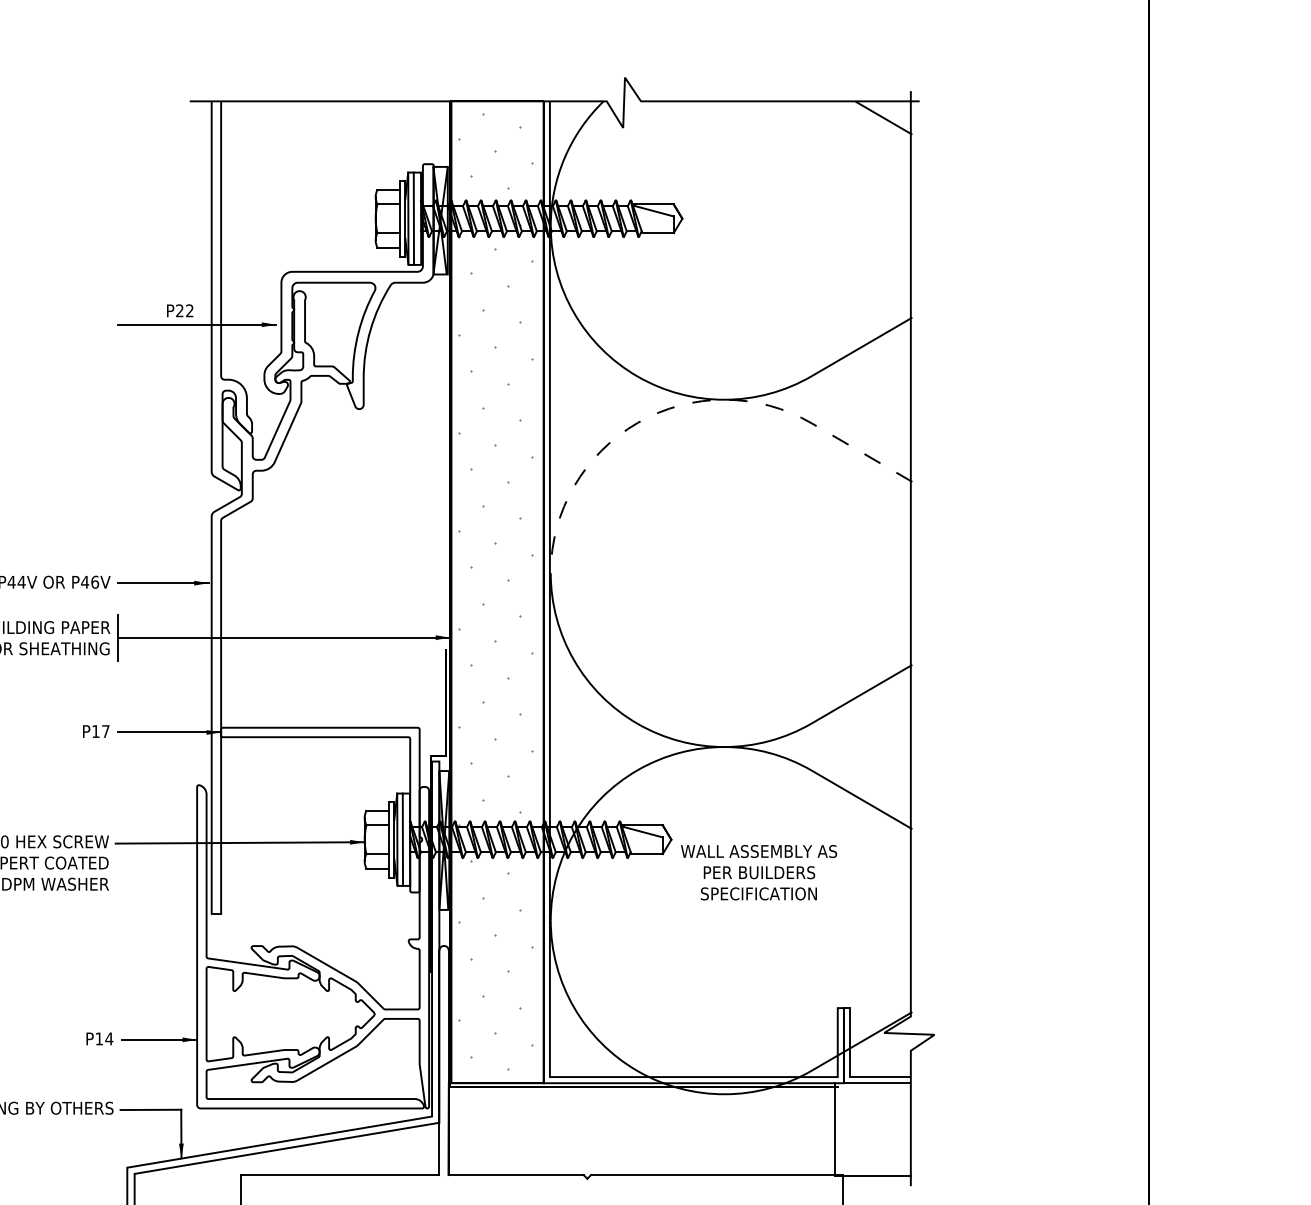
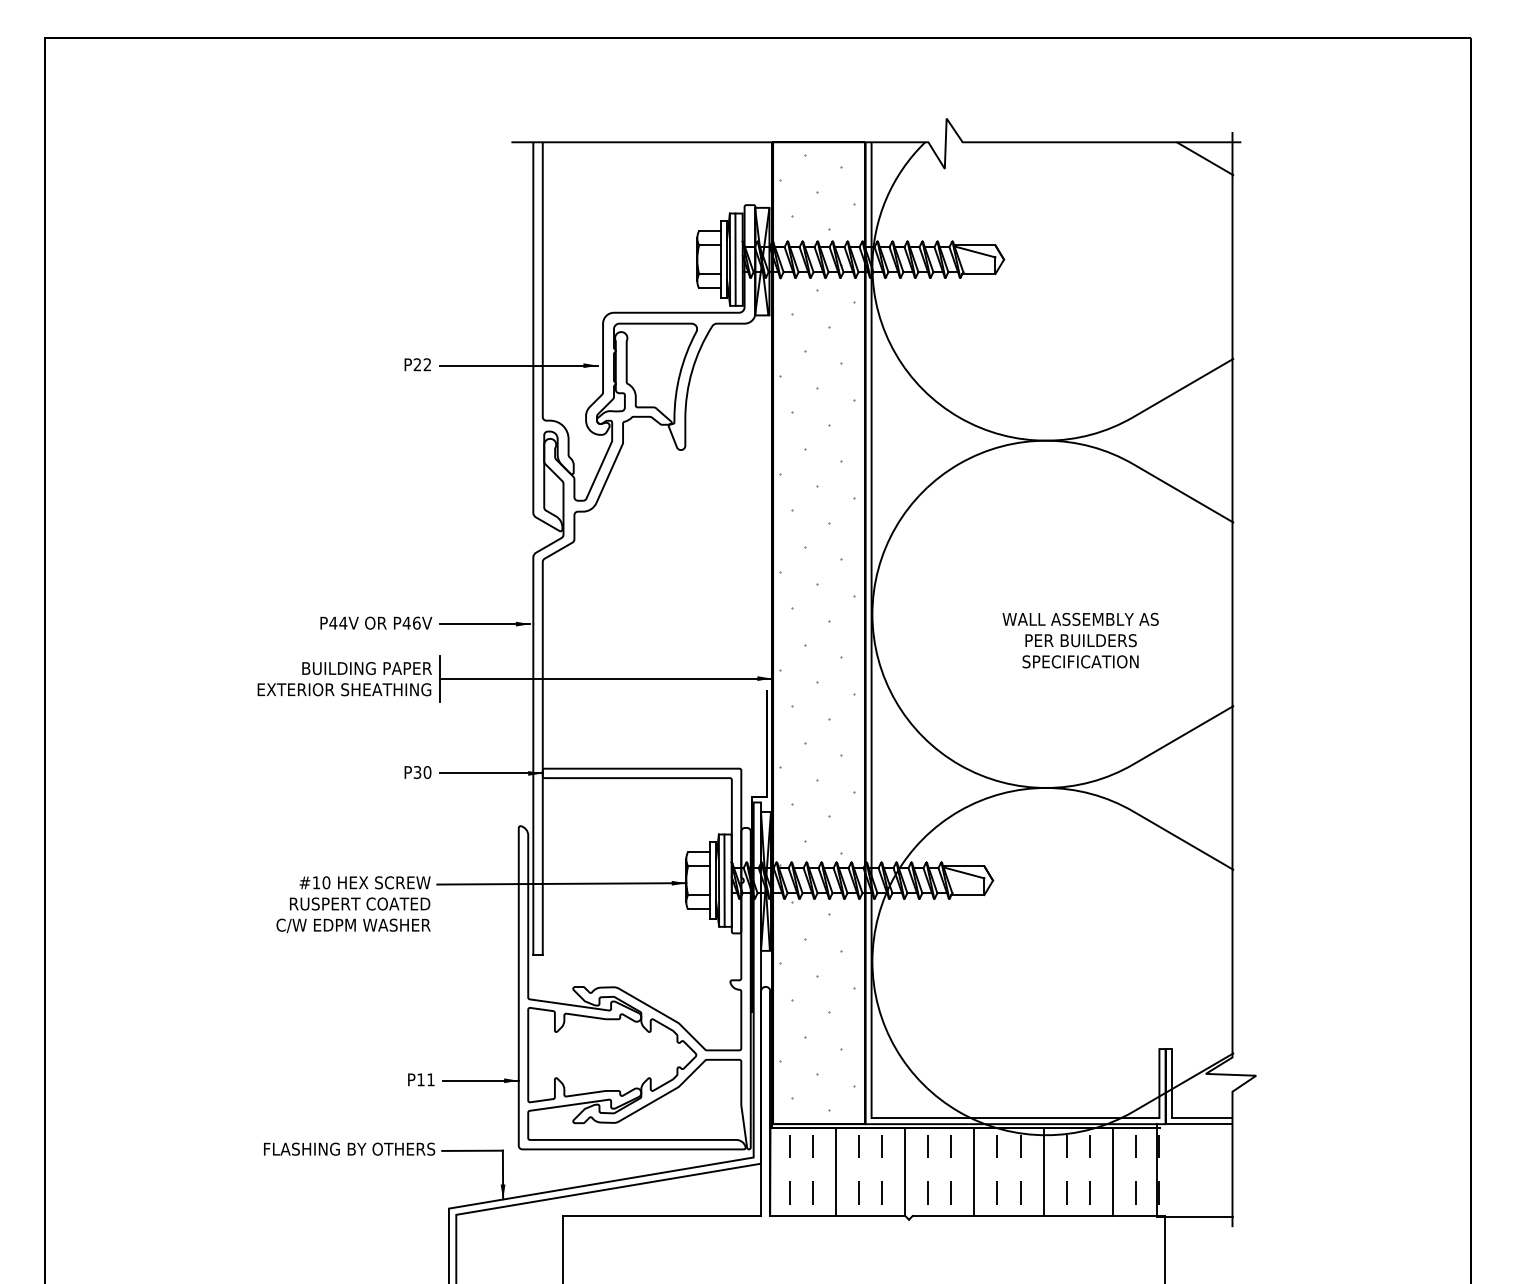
text: (179, 310) -> (417, 364), moved
line: (685, 404) -> (1007, 445), dashed -> solid
text: (100, 731) -> (422, 772), P17 -> P30
text: (758, 872) -> (1080, 640), moved
text: (108, 1038) -> (430, 1079), P14 -> P11
hatch: (652, 1130) -> (974, 1171), added

